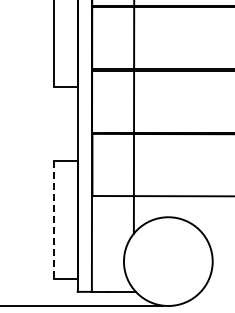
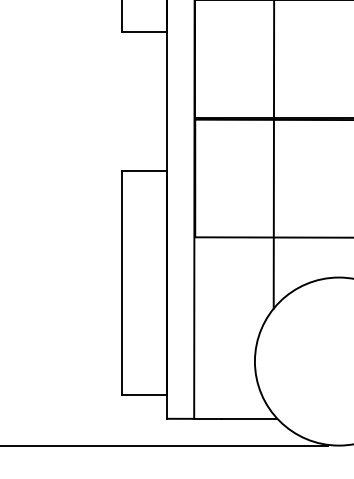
line: (54, 220) -> (123, 283), dashed -> solid

